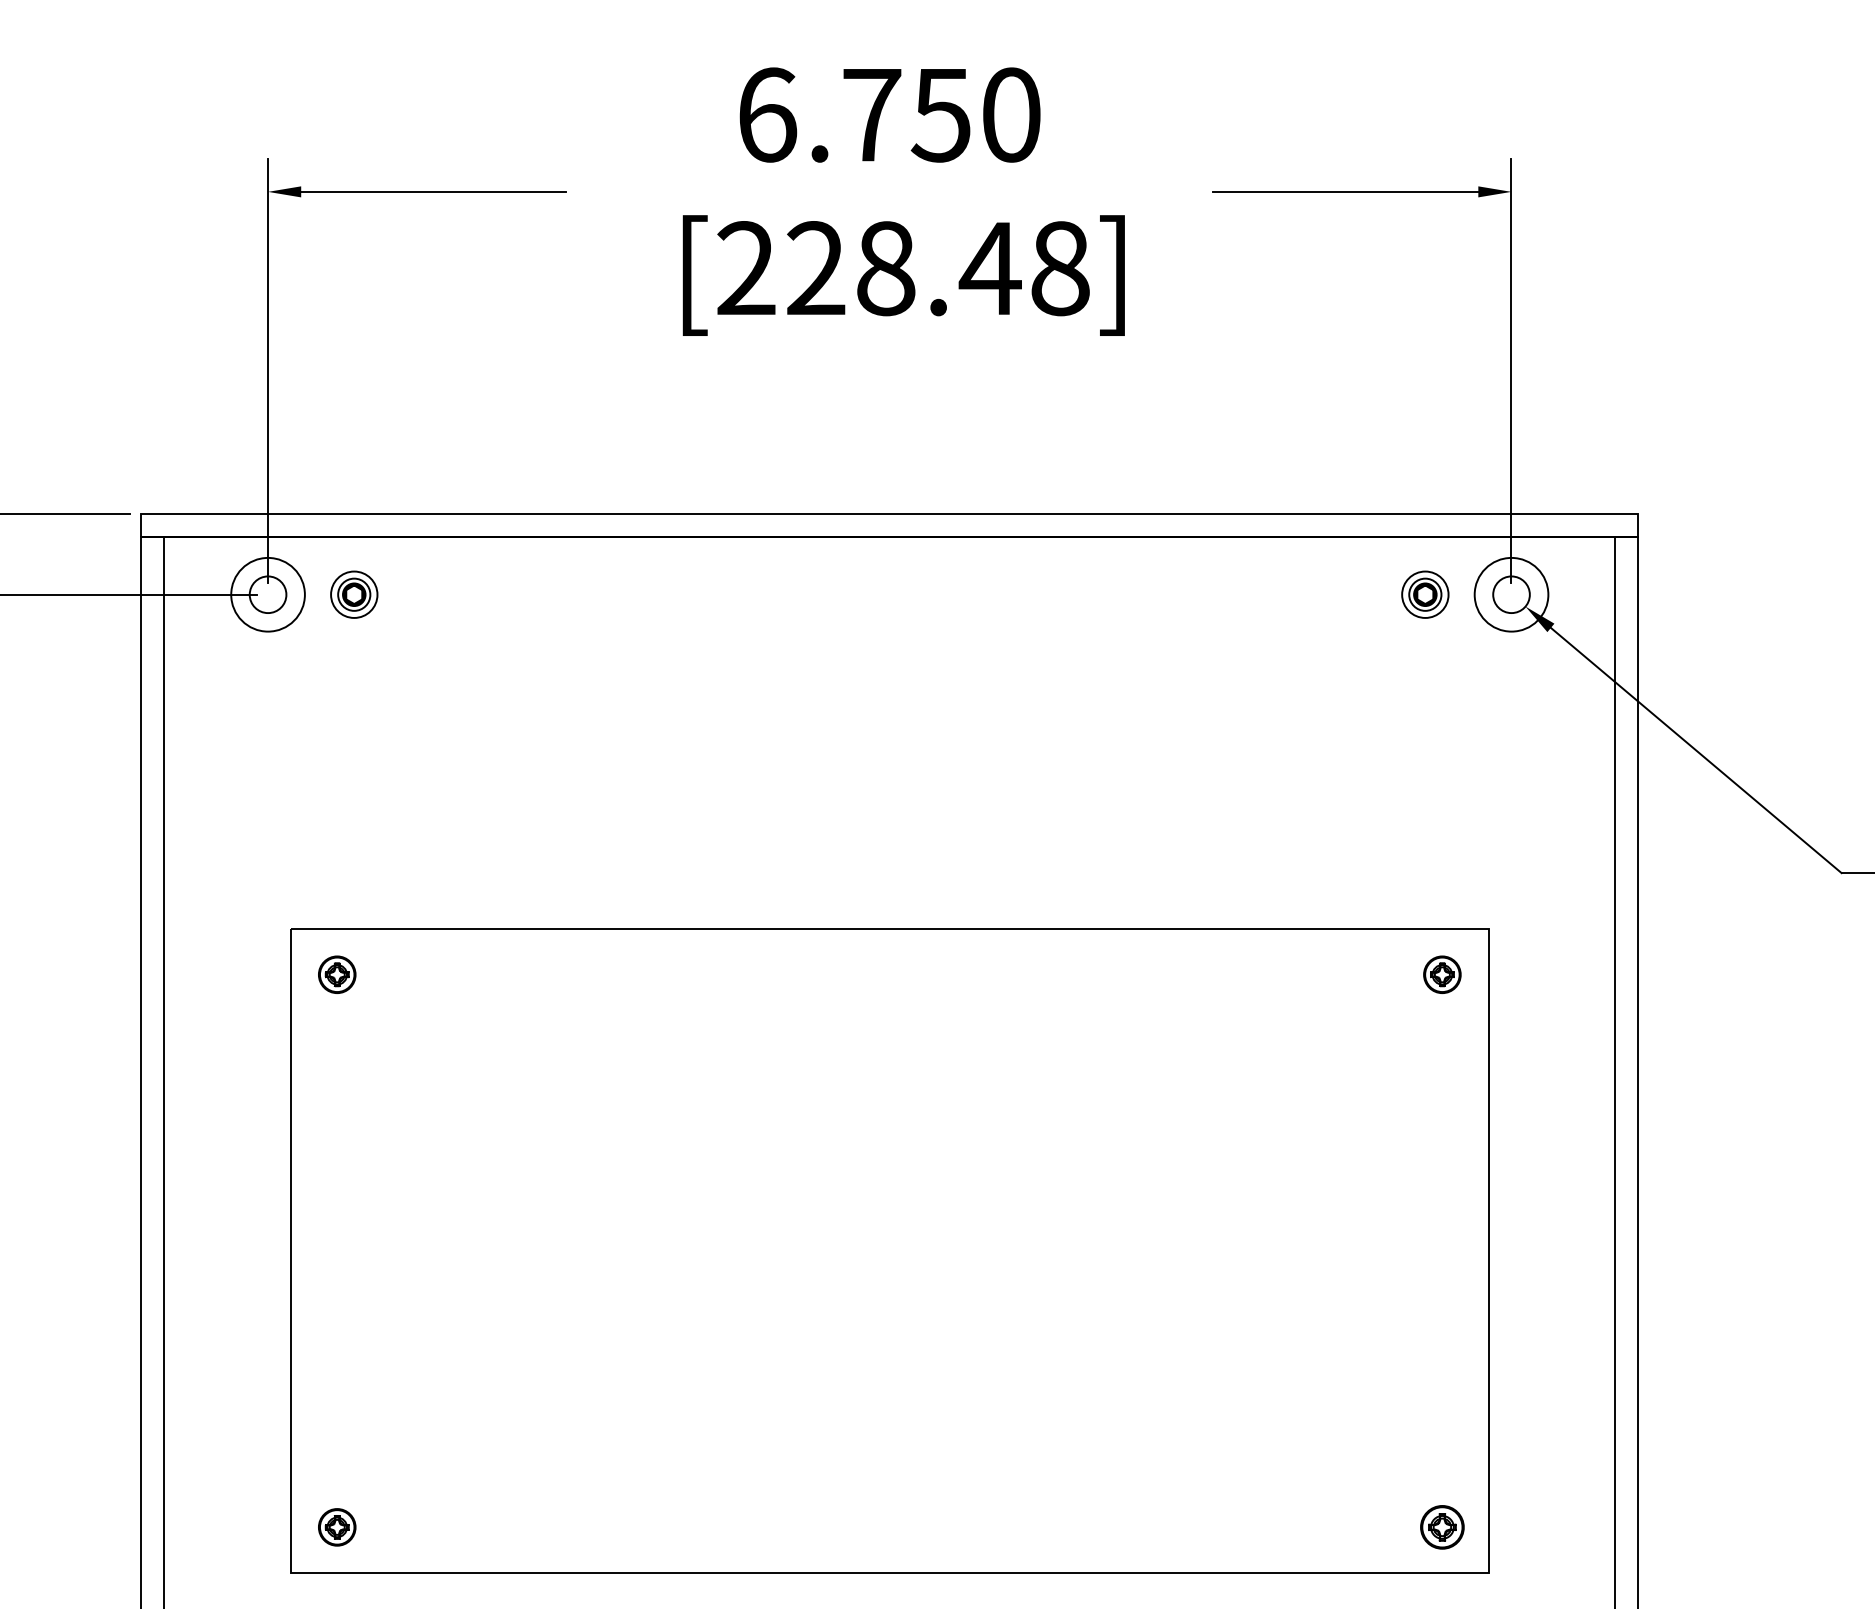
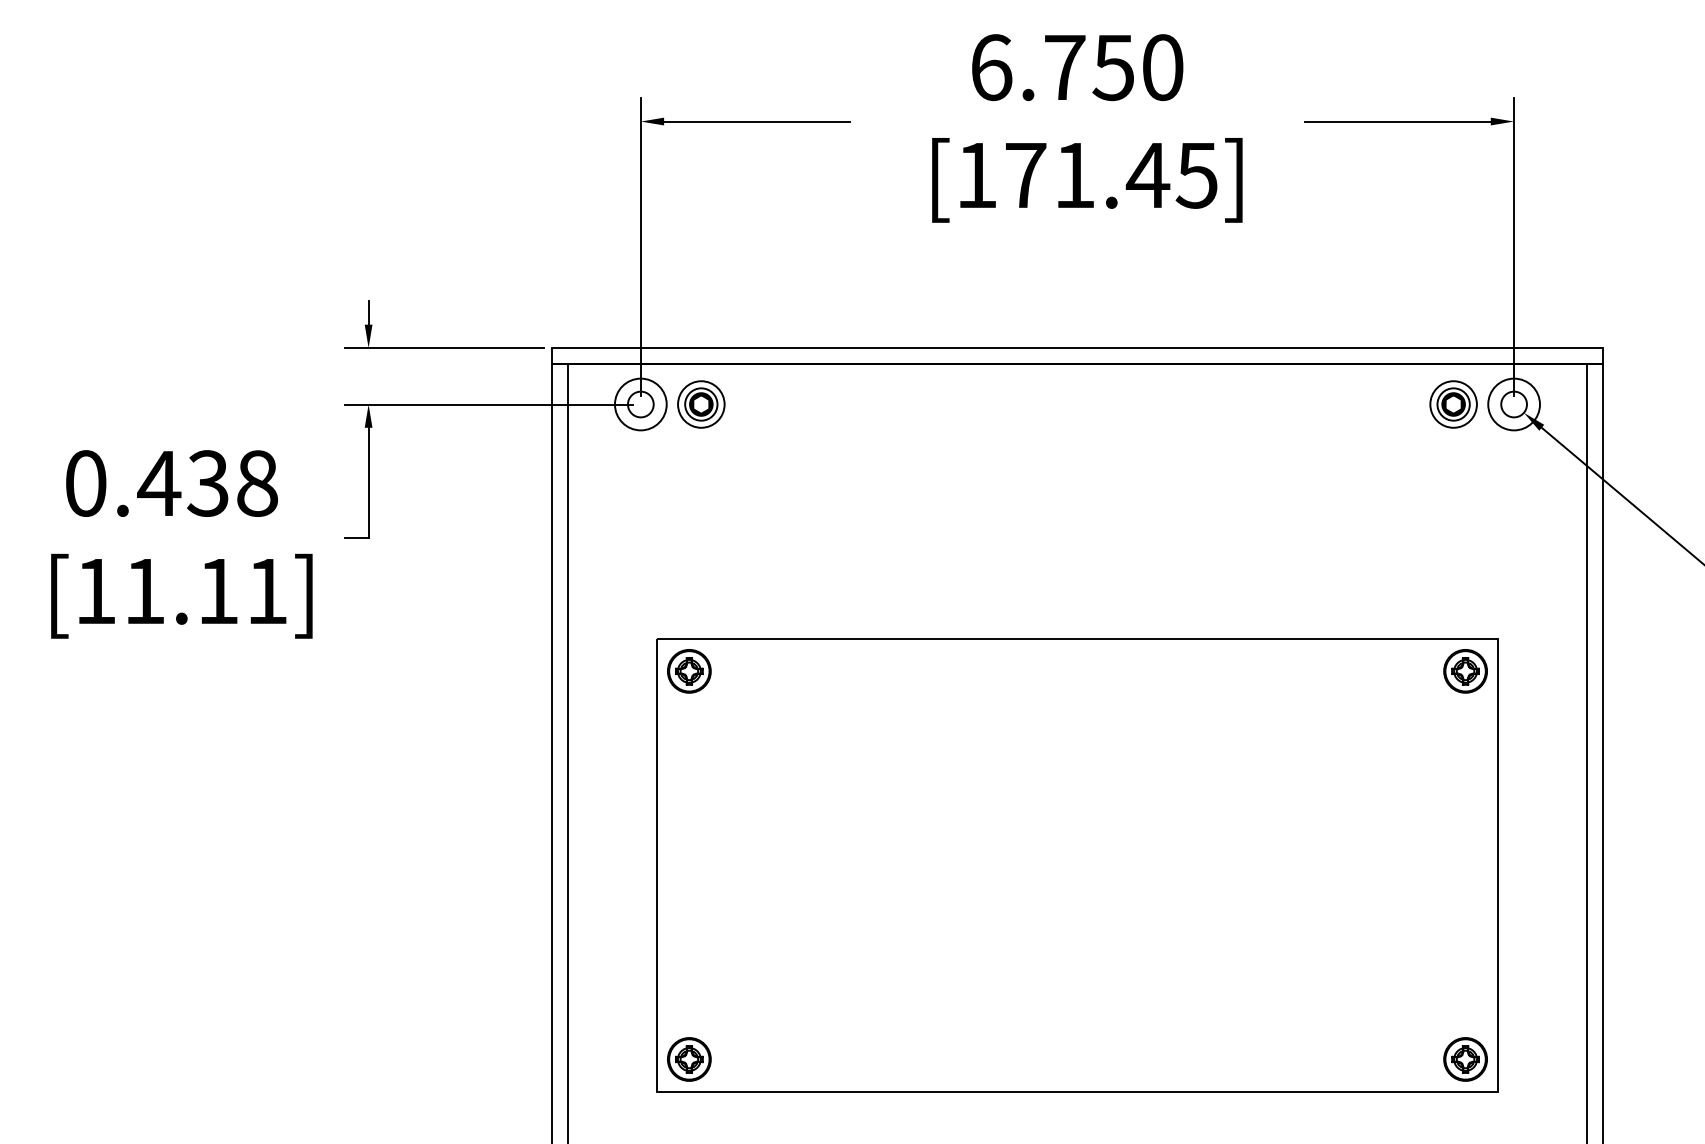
text: (902, 268) -> (1086, 175), [228.48] -> [171.45]
part: (354, 594) -> (701, 404), size x1.43
part: (1425, 594) -> (1453, 404), size x1.43
part: (337, 974) -> (689, 671), size x1.67
part: (1442, 974) -> (1465, 671), size x1.67
part: (337, 1527) -> (689, 1059), size x1.67
part: (1442, 1527) -> (1465, 1059), size x1.43

